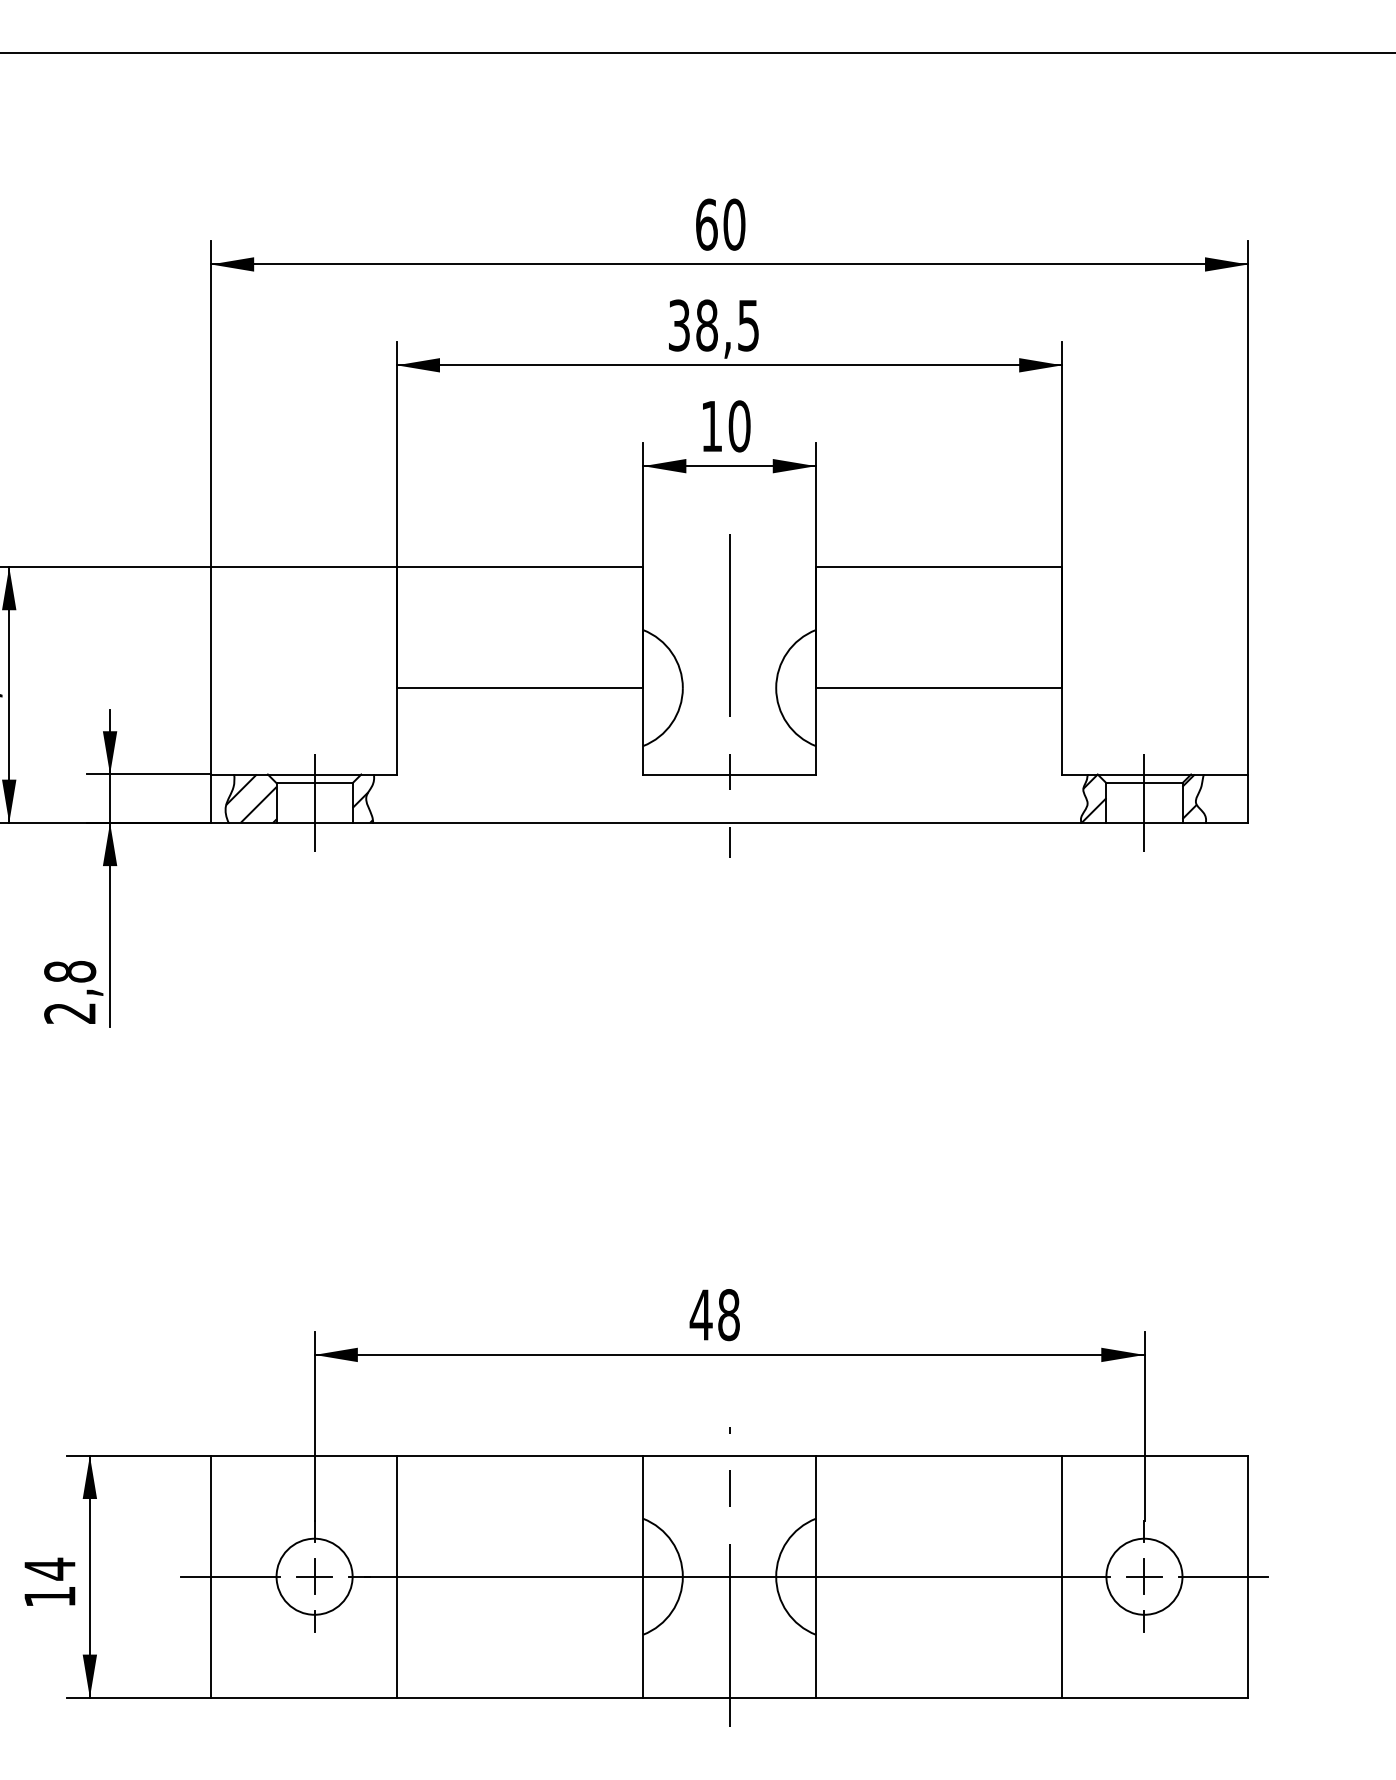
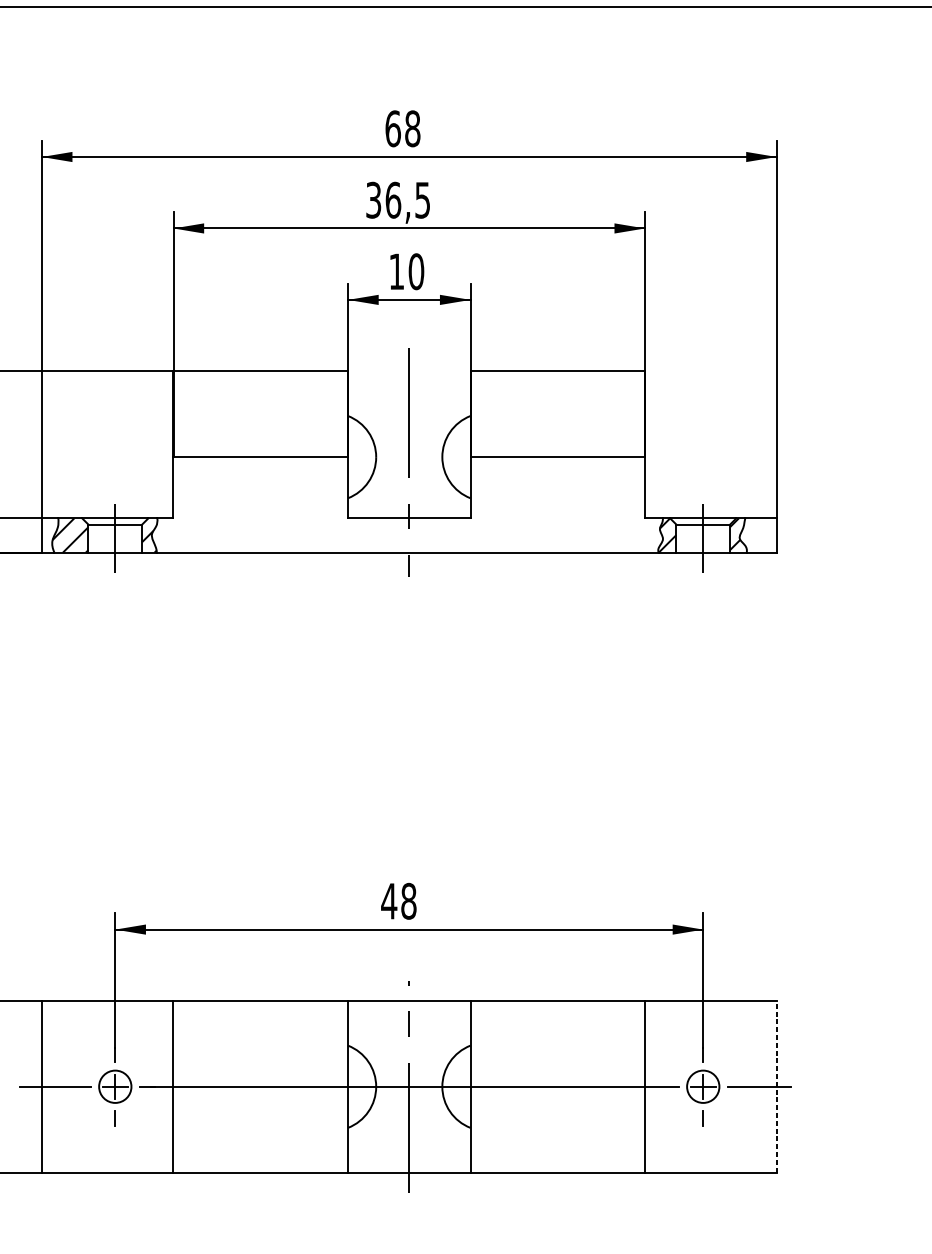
text: (734, 224) -> (412, 128), 60 -> 68
text: (707, 325) -> (393, 200), 38,5 -> 36,5
circle: (314, 1576) -> (115, 1086), size x0.6
circle: (1144, 1576) -> (703, 1086), size x0.6
line: (1248, 1576) -> (776, 1086), solid -> dashed

